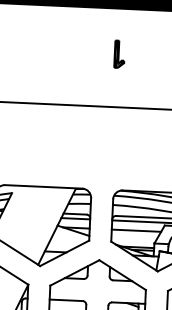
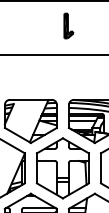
part: (118, 53) -> (68, 25), size x1.67

